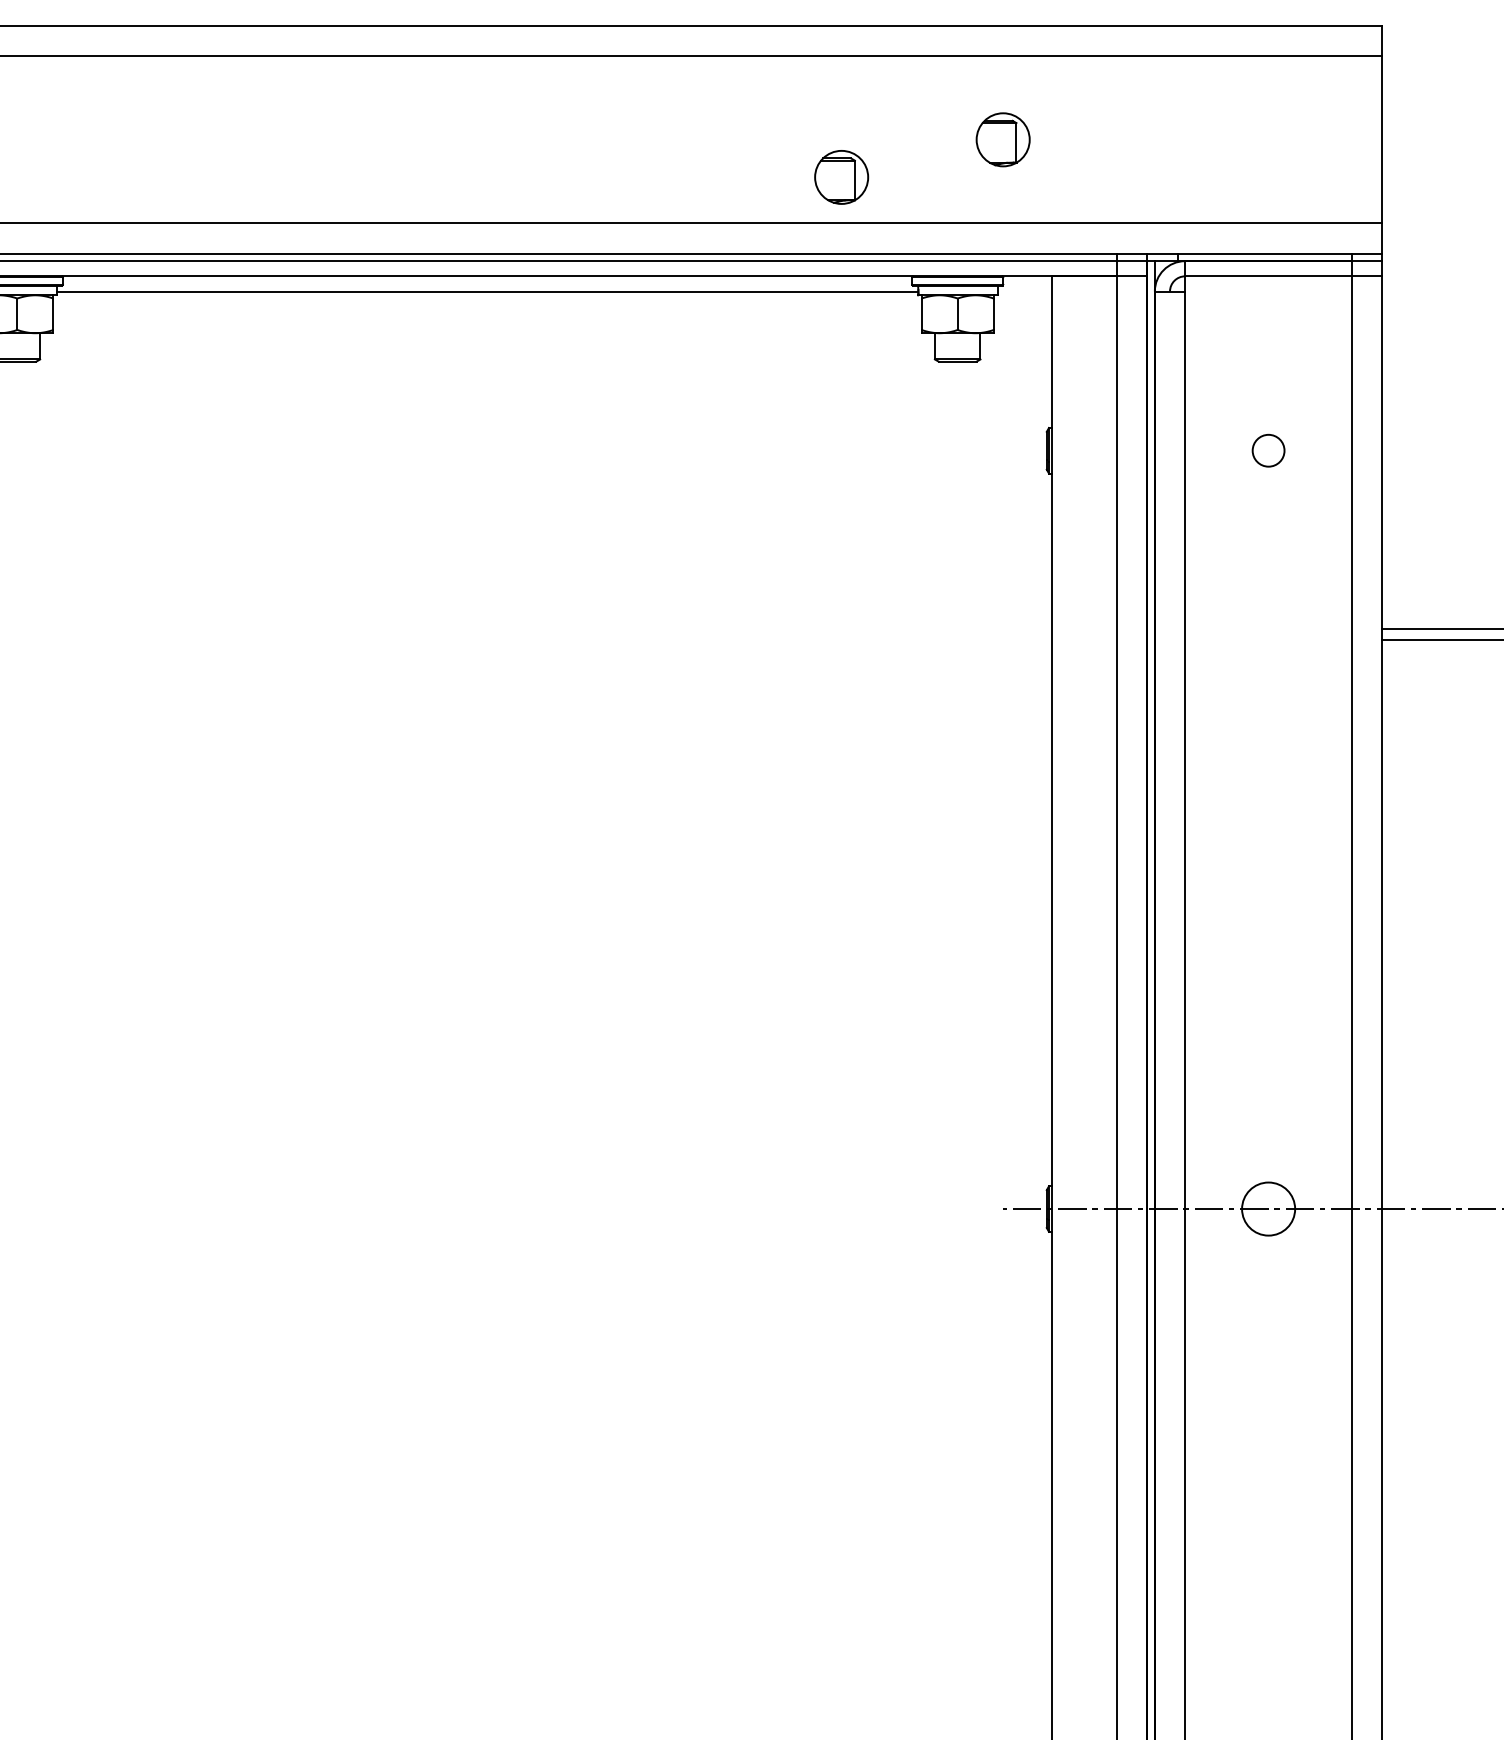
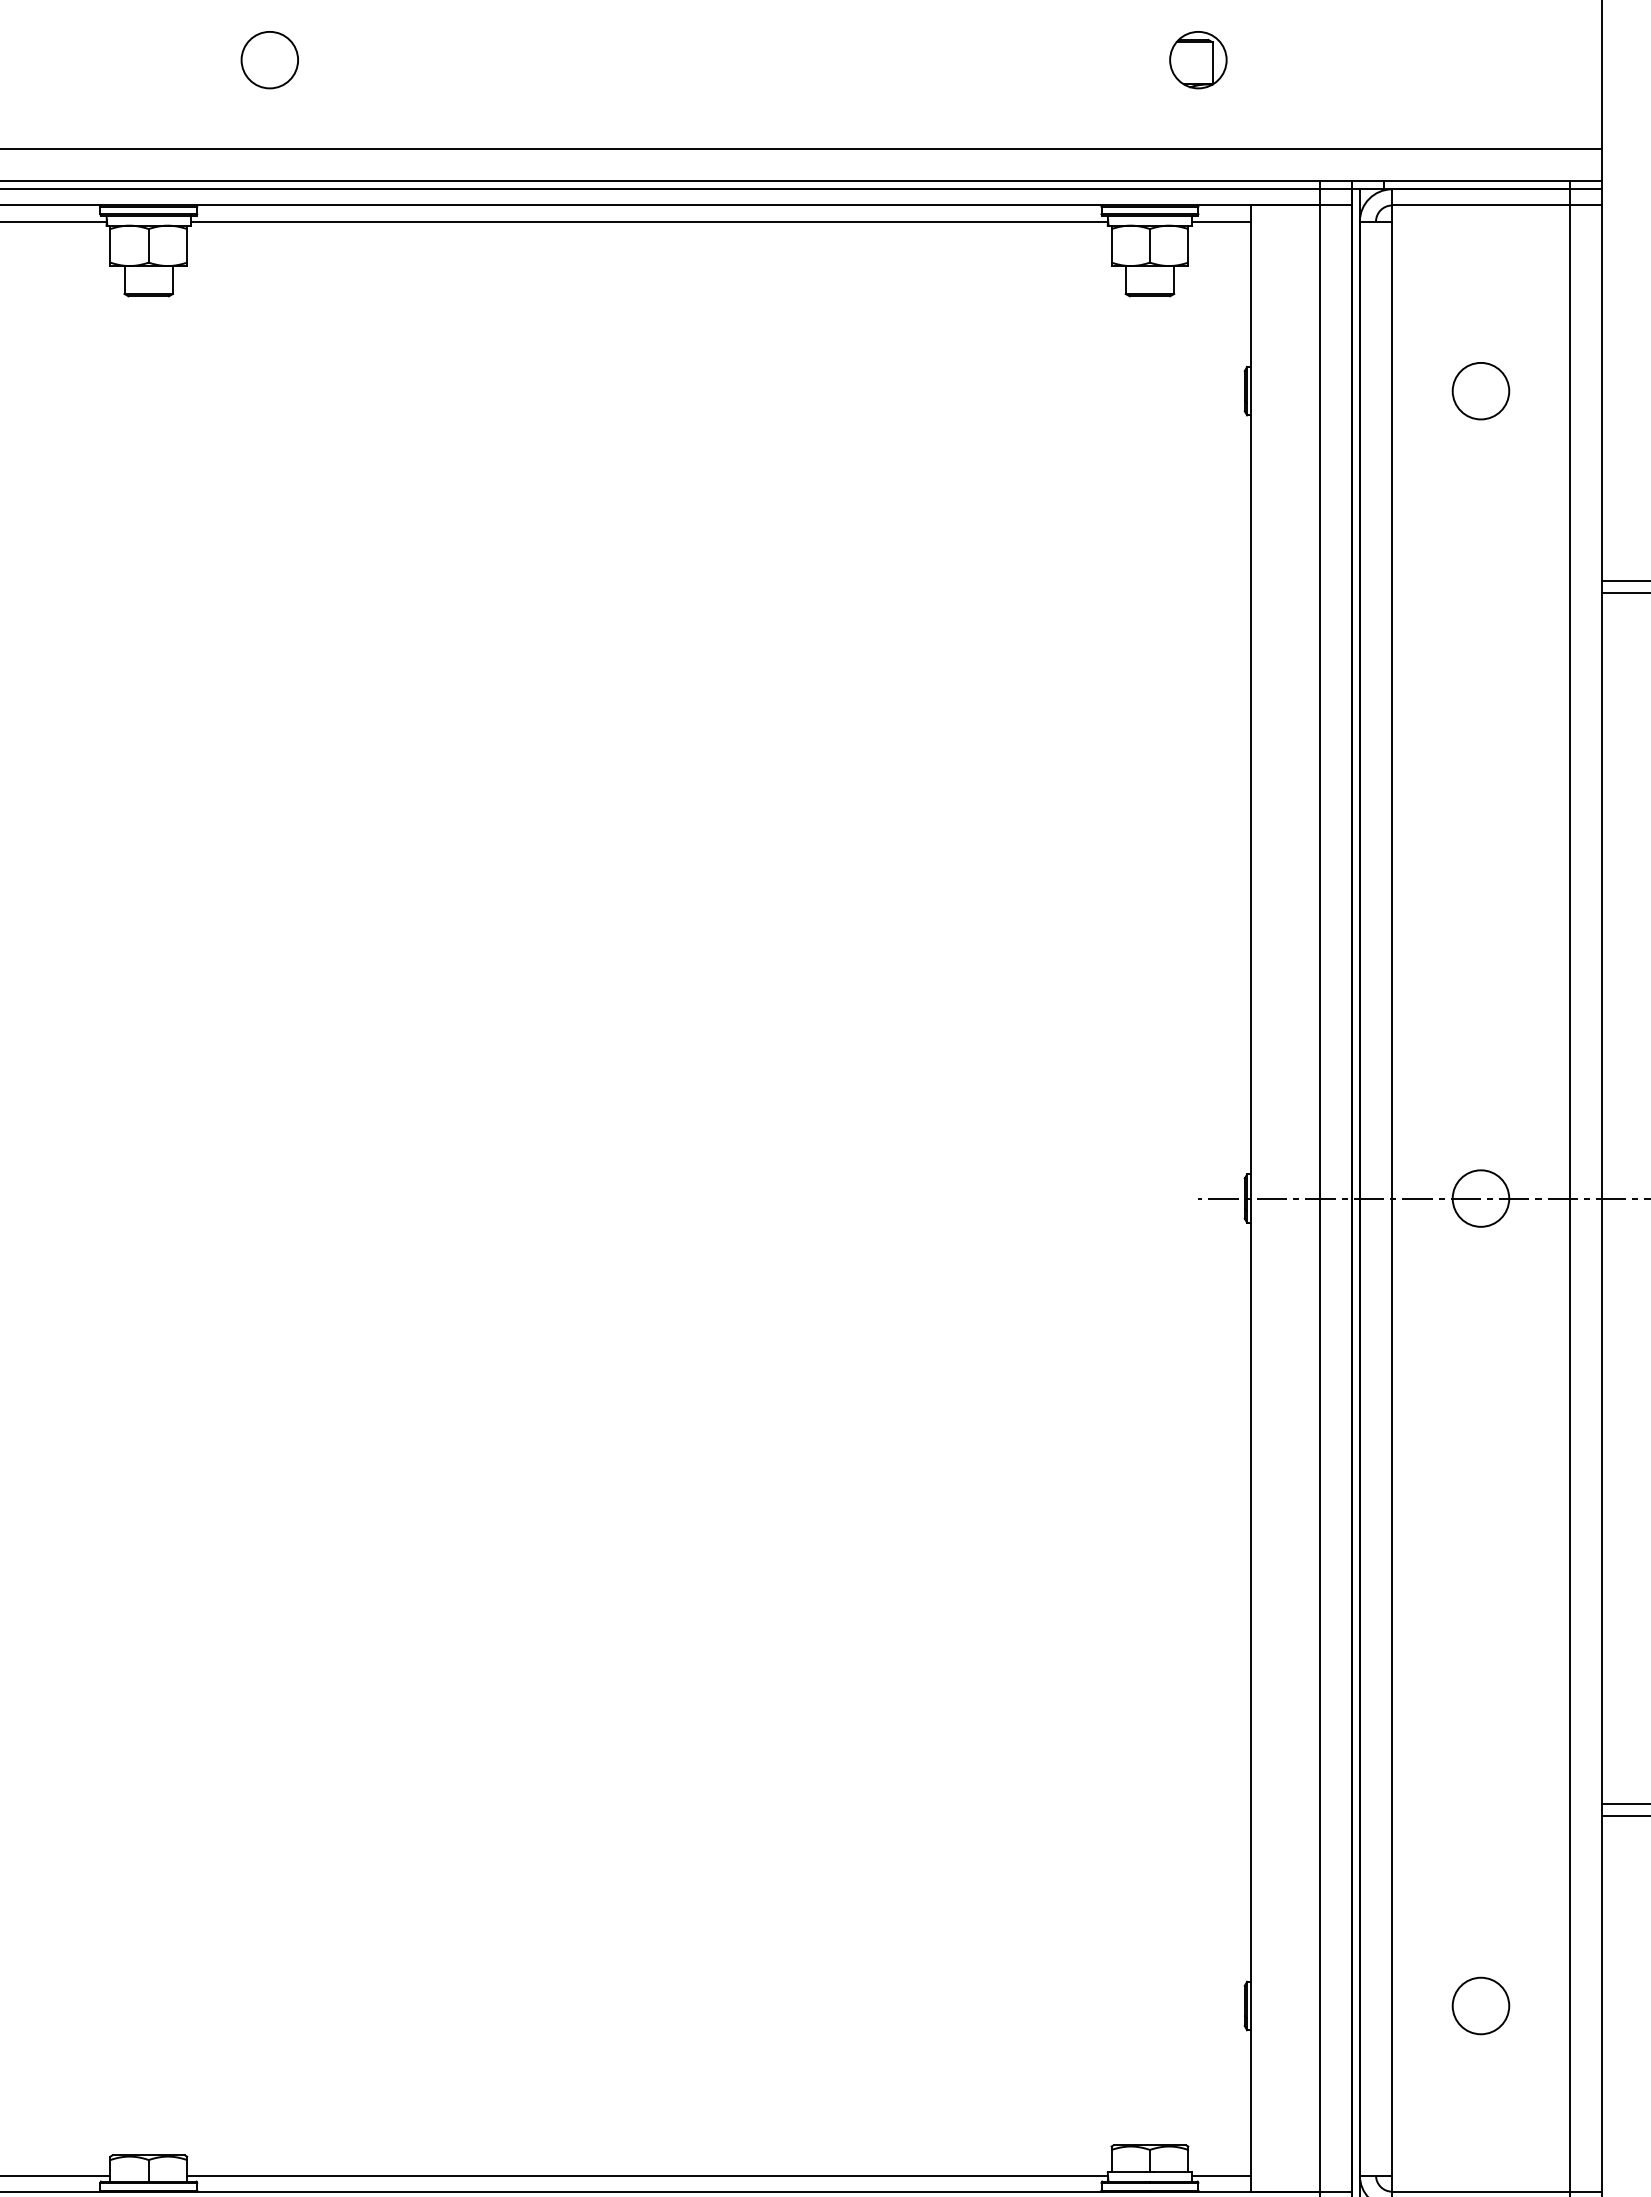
circle: (130, 140) -> (269, 60), added
part: (841, 177) -> (1026, 100), removed
line: (1024, 291) -> (1221, 221), added
circle: (1268, 450) -> (1480, 390), size x1.67

